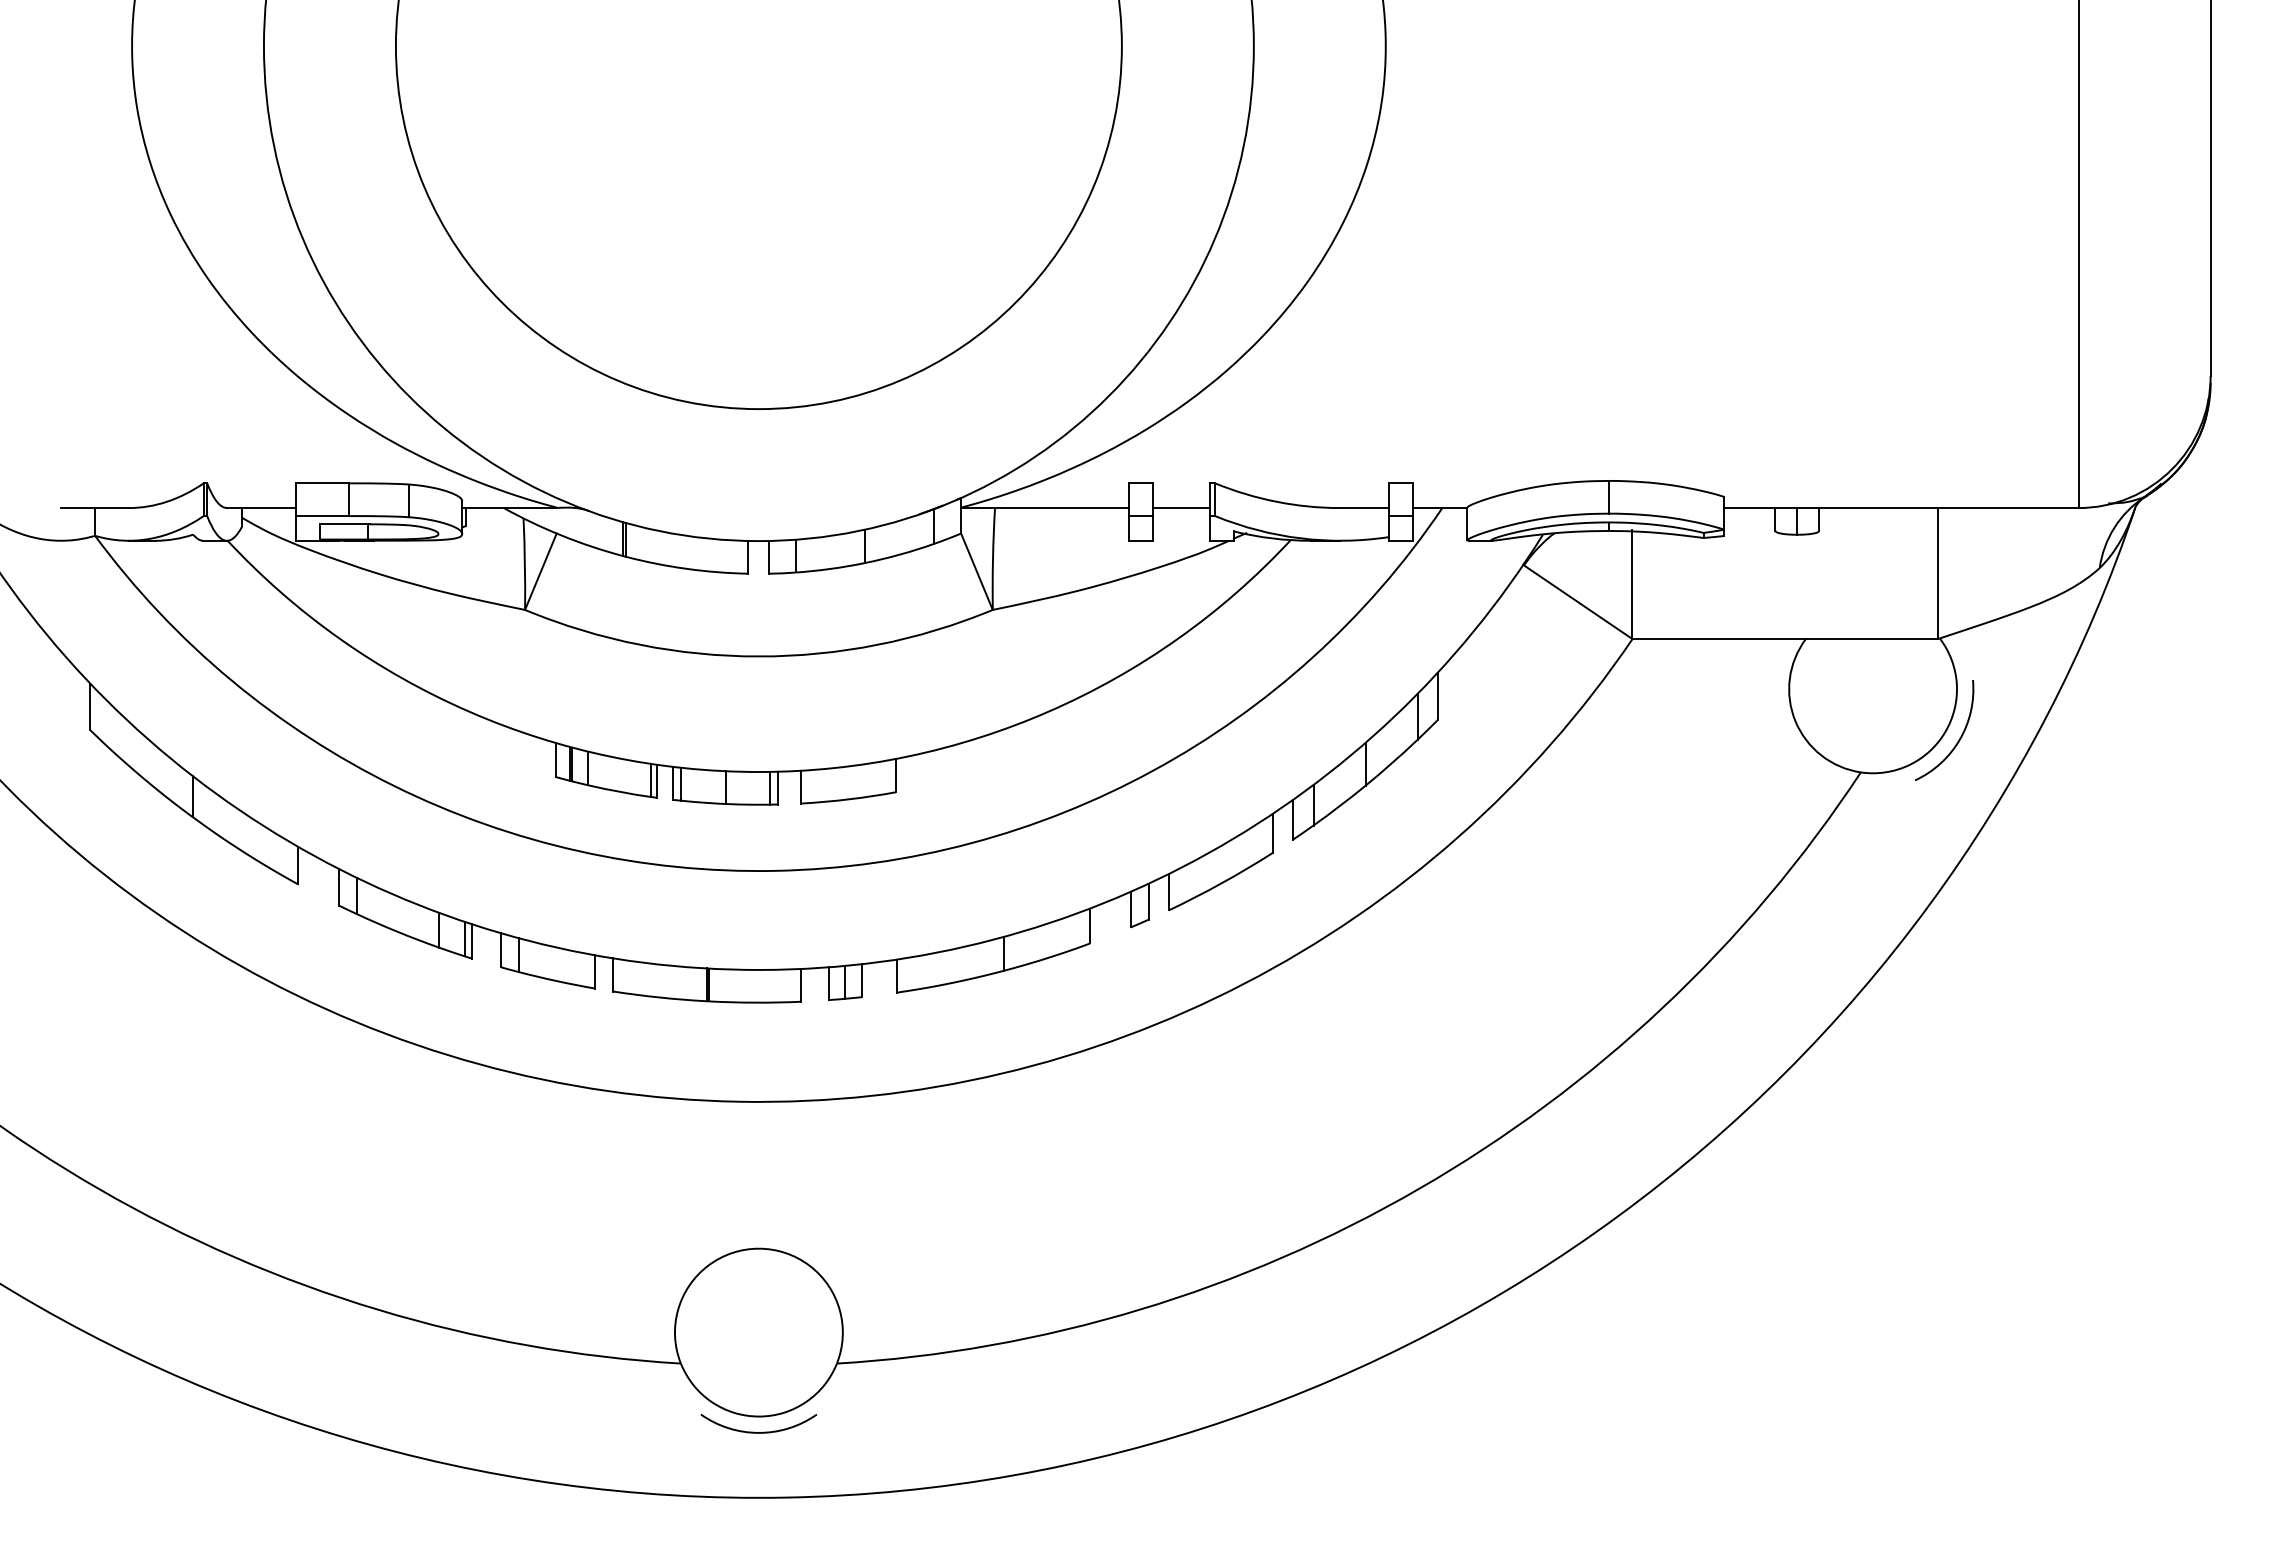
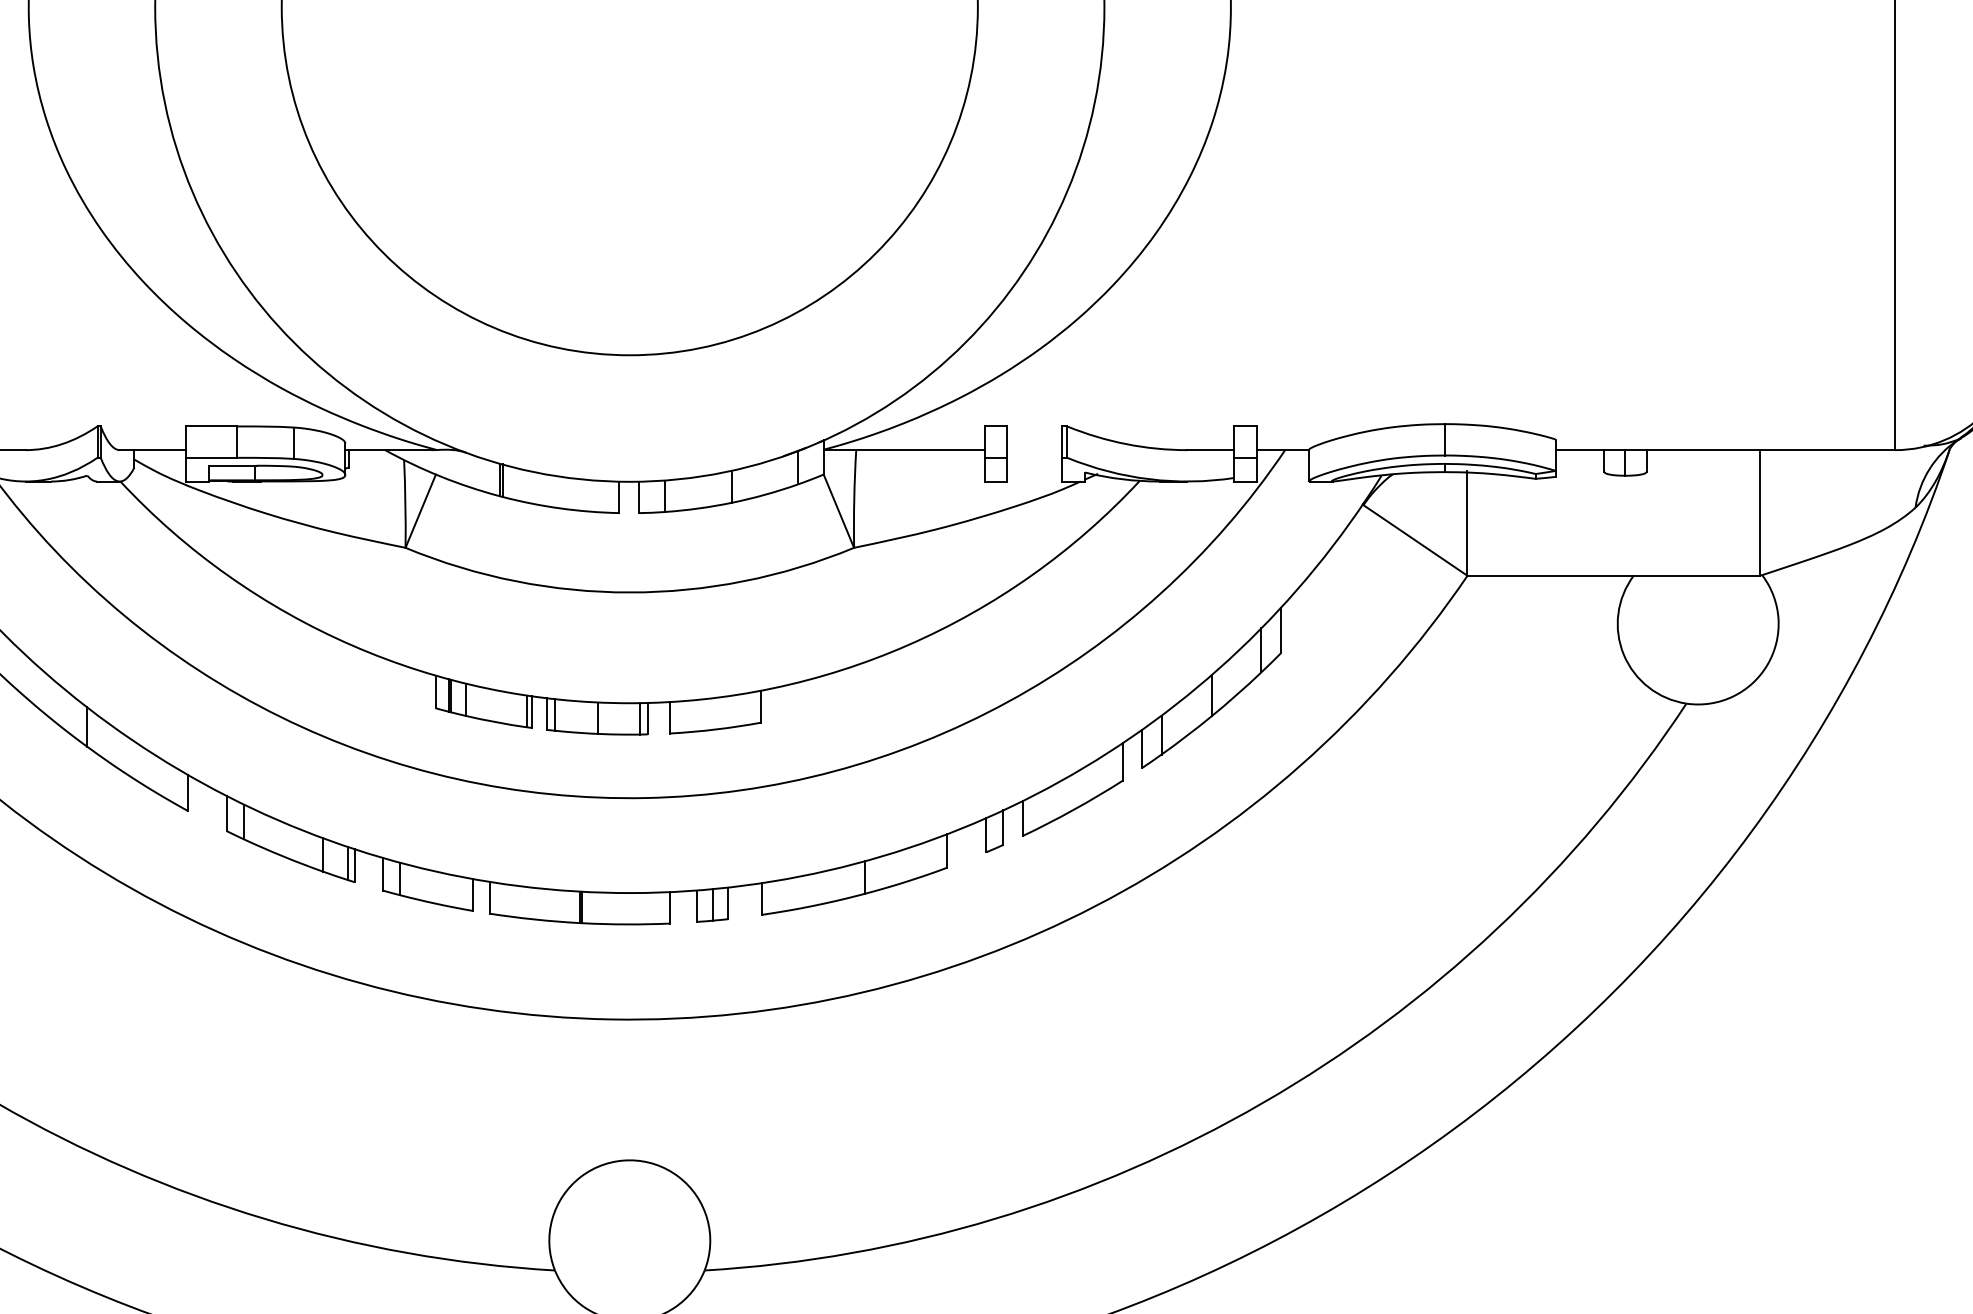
line: (1181, 508) -> (1035, 450), removed
arc: (1958, 739) -> (1780, 672), removed

